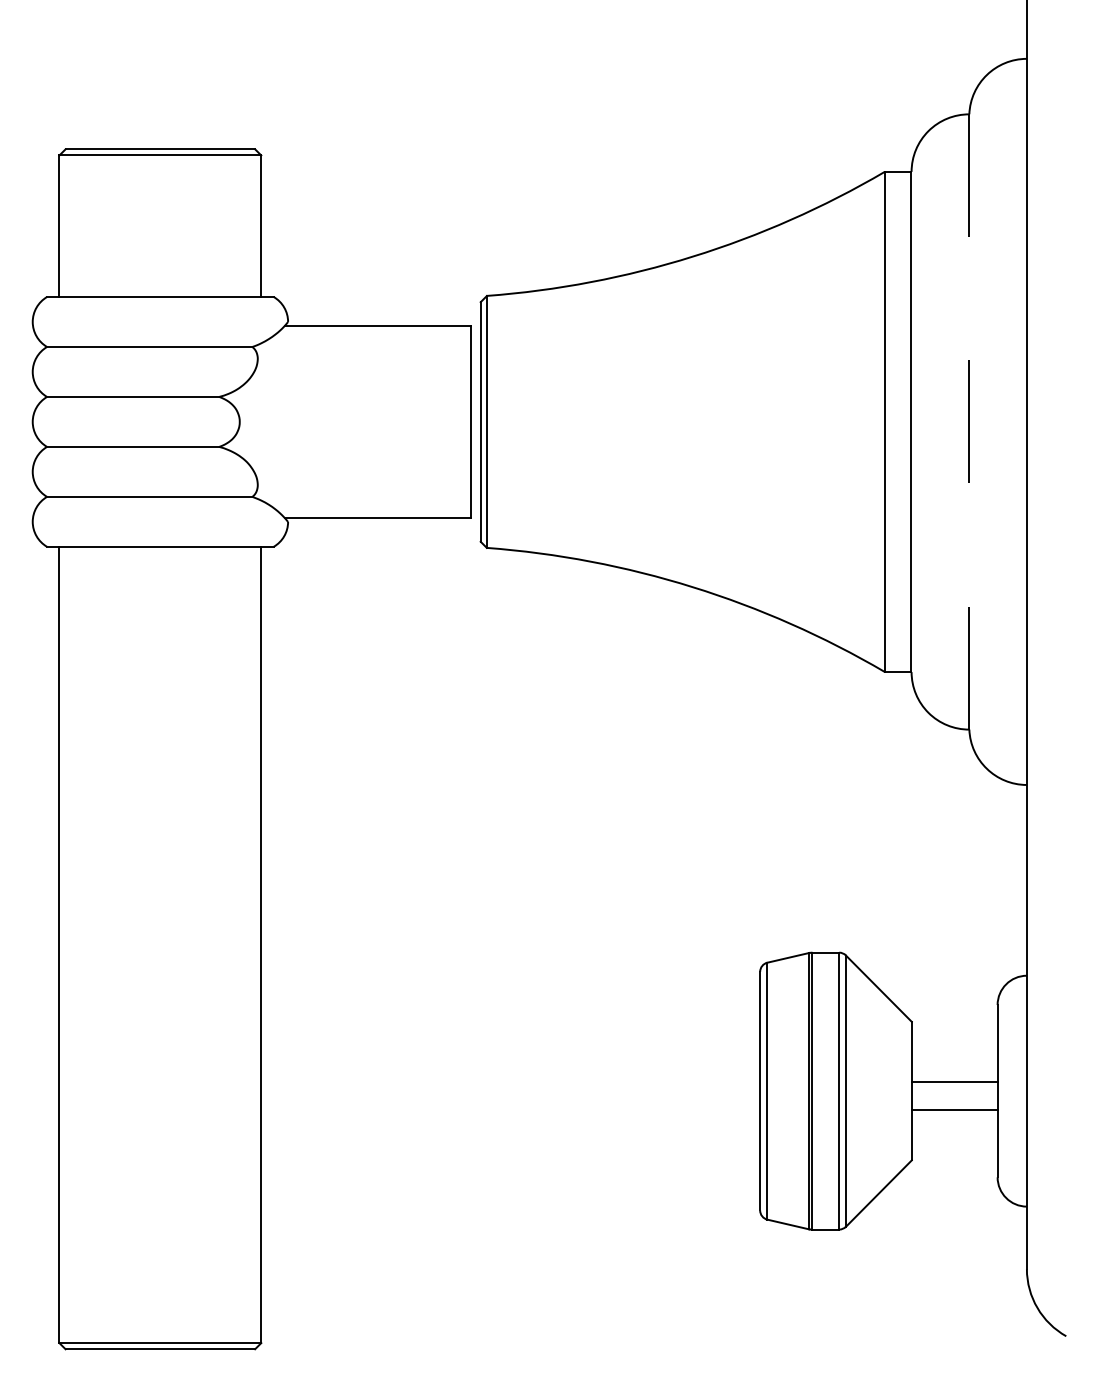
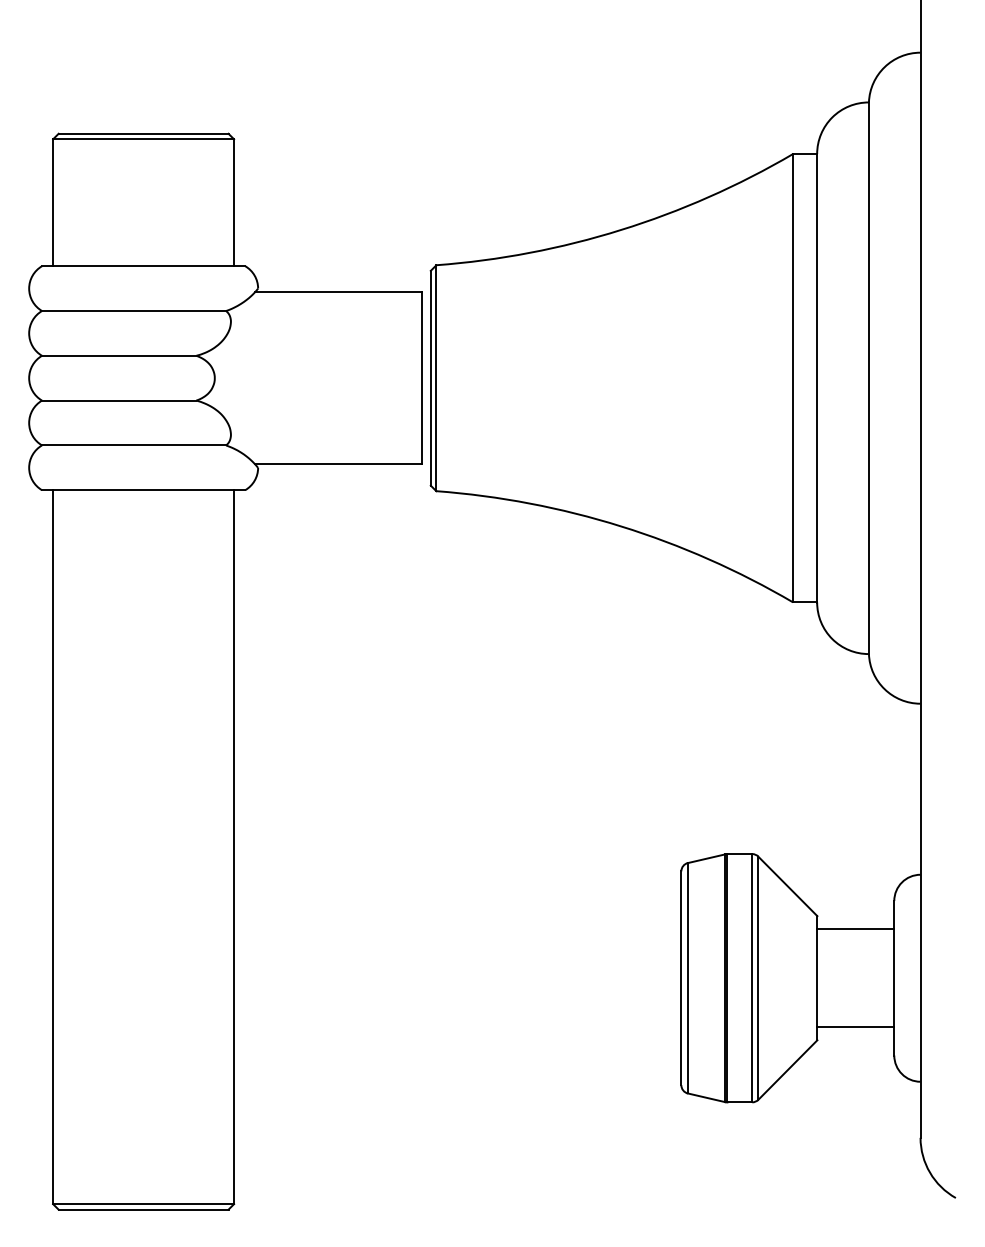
line: (969, 421) -> (869, 377), dashed -> solid
line: (954, 1081) -> (855, 929), moved
line: (954, 1109) -> (855, 1026), moved

